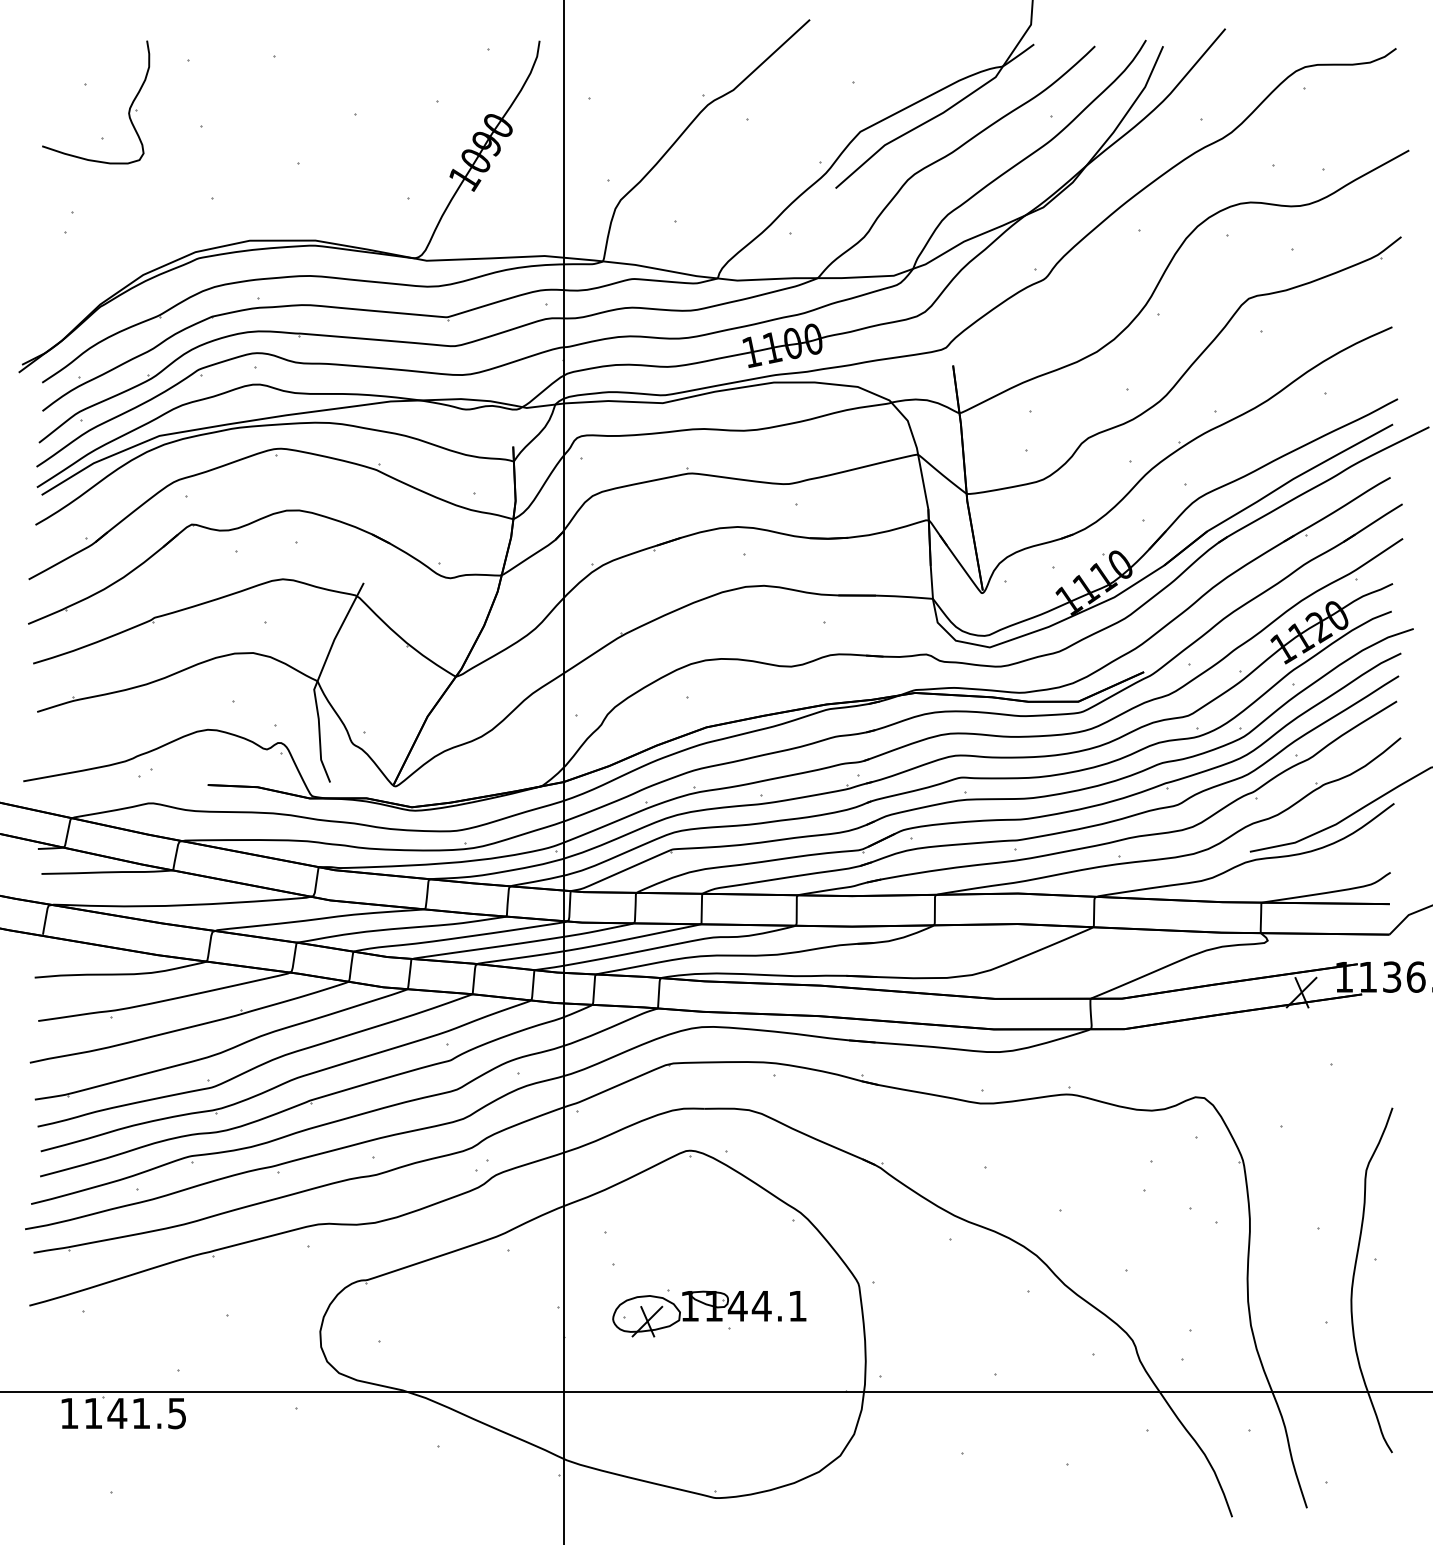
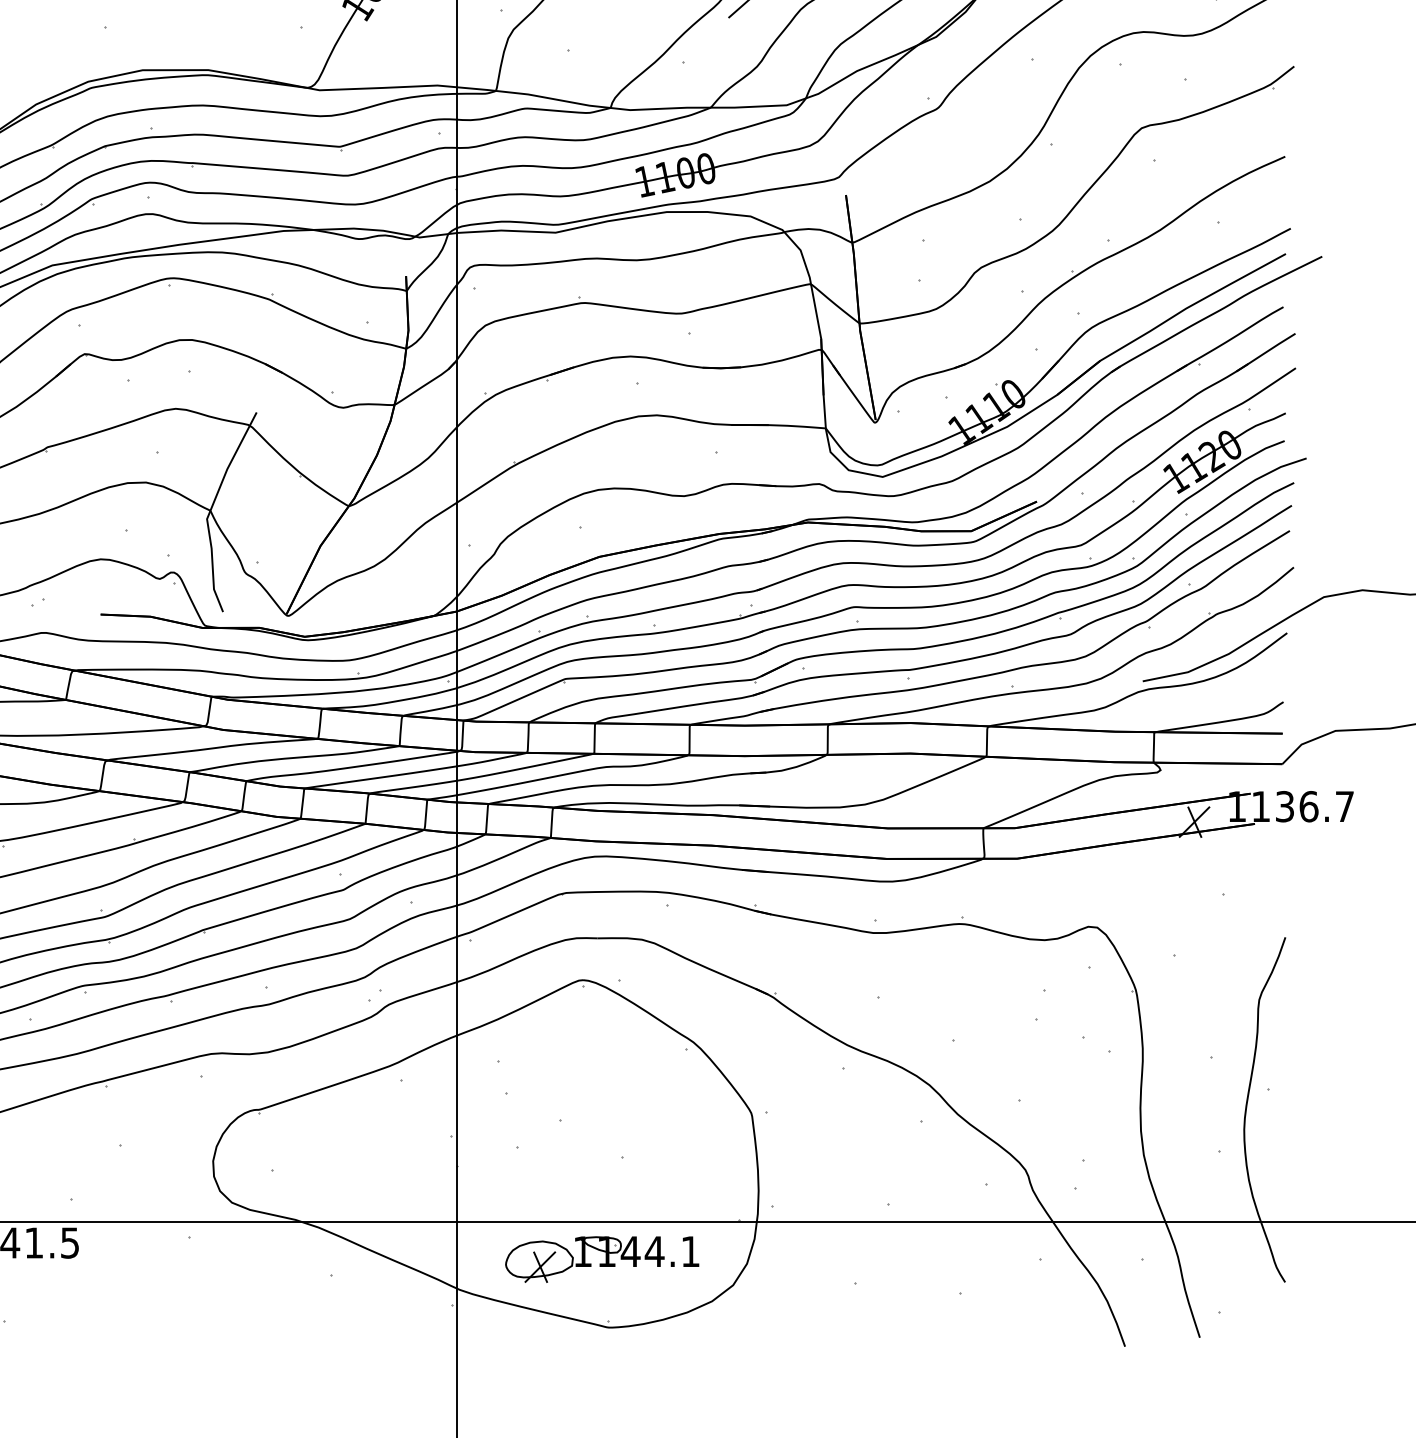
part: (709, 1313) -> (602, 1259), moved

